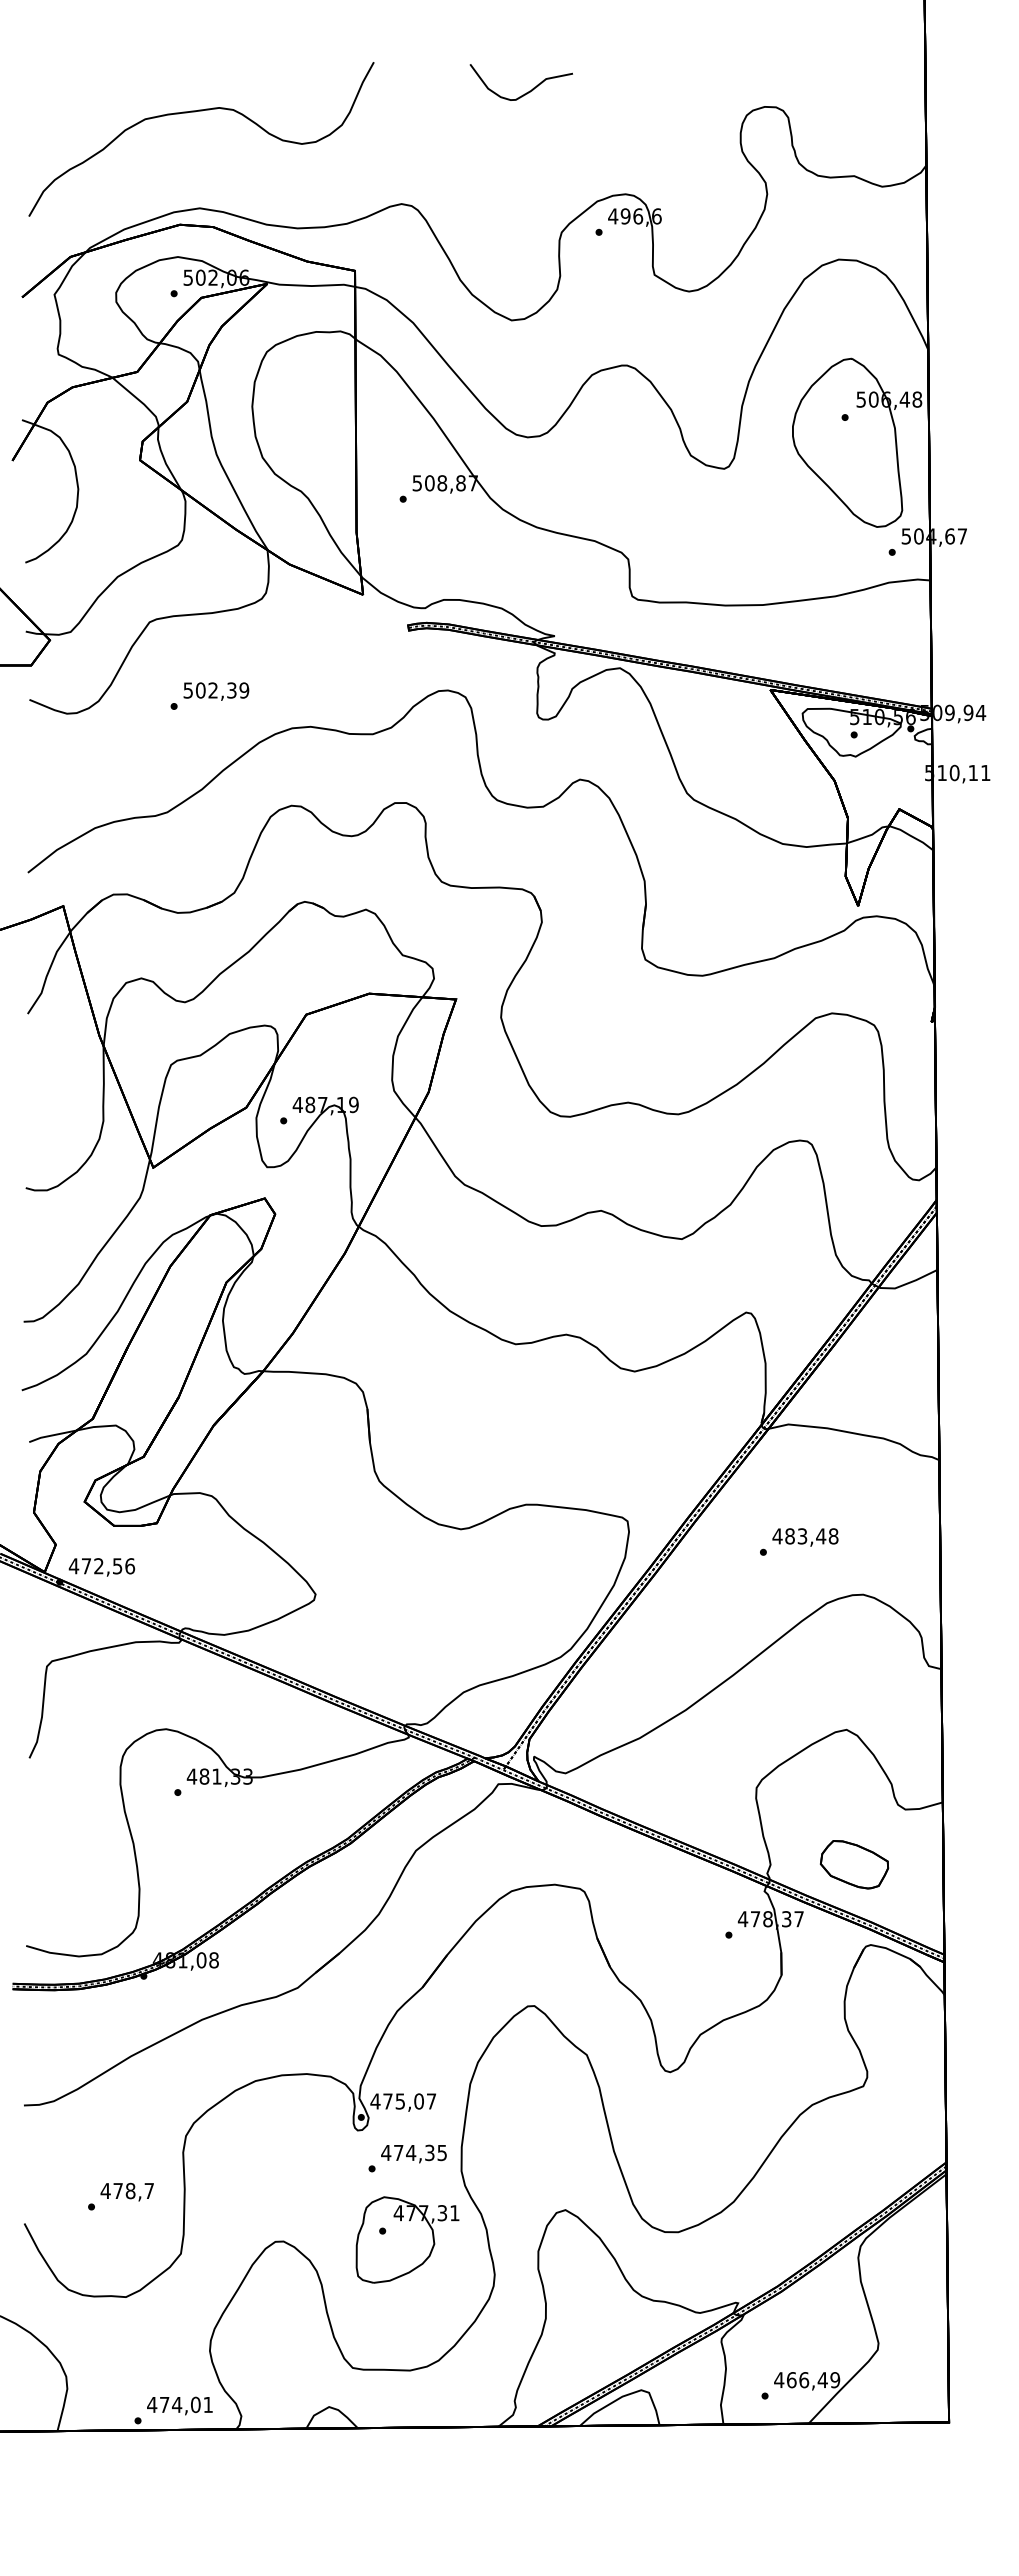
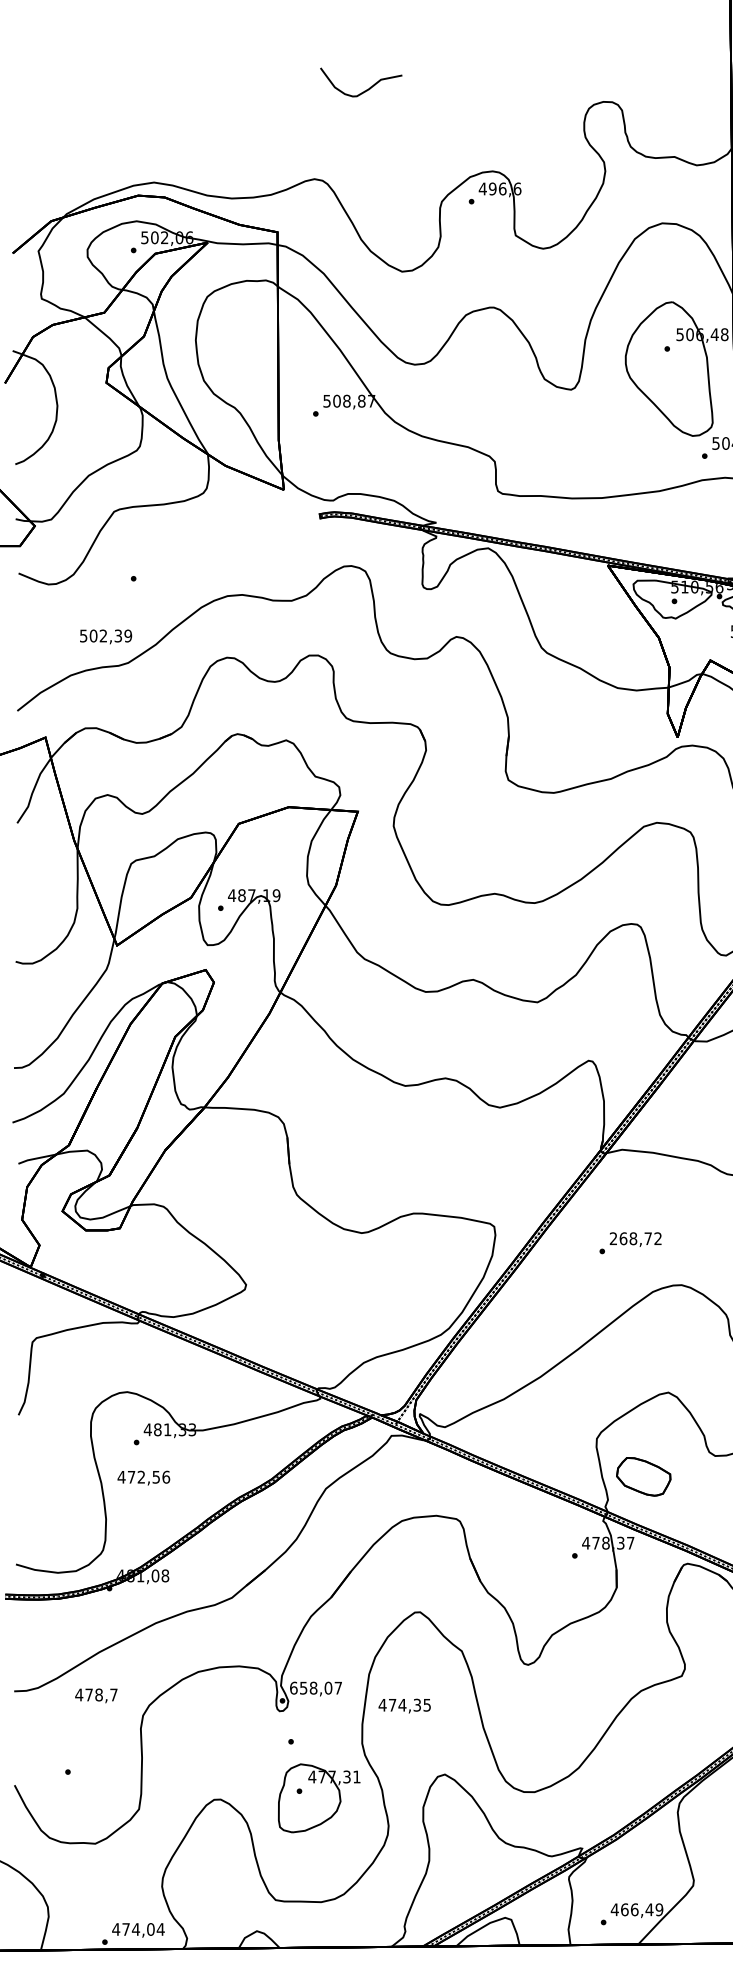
curve: (526, 92) -> (365, 90), moved
curve: (195, 112) -> (150, 106), removed
text: (216, 691) -> (106, 636), moved
text: (805, 1536) -> (635, 1238), 483,48 -> 268,72
text: (101, 1567) -> (143, 1478), moved
part: (854, 1864) -> (643, 1476), moved
text: (387, 2101) -> (303, 1688), 475,07 -> 658,07
text: (413, 2153) -> (404, 1705), moved
text: (126, 2191) -> (95, 1695), moved
text: (208, 2404) -> (160, 1929), 474,01 -> 474,04

